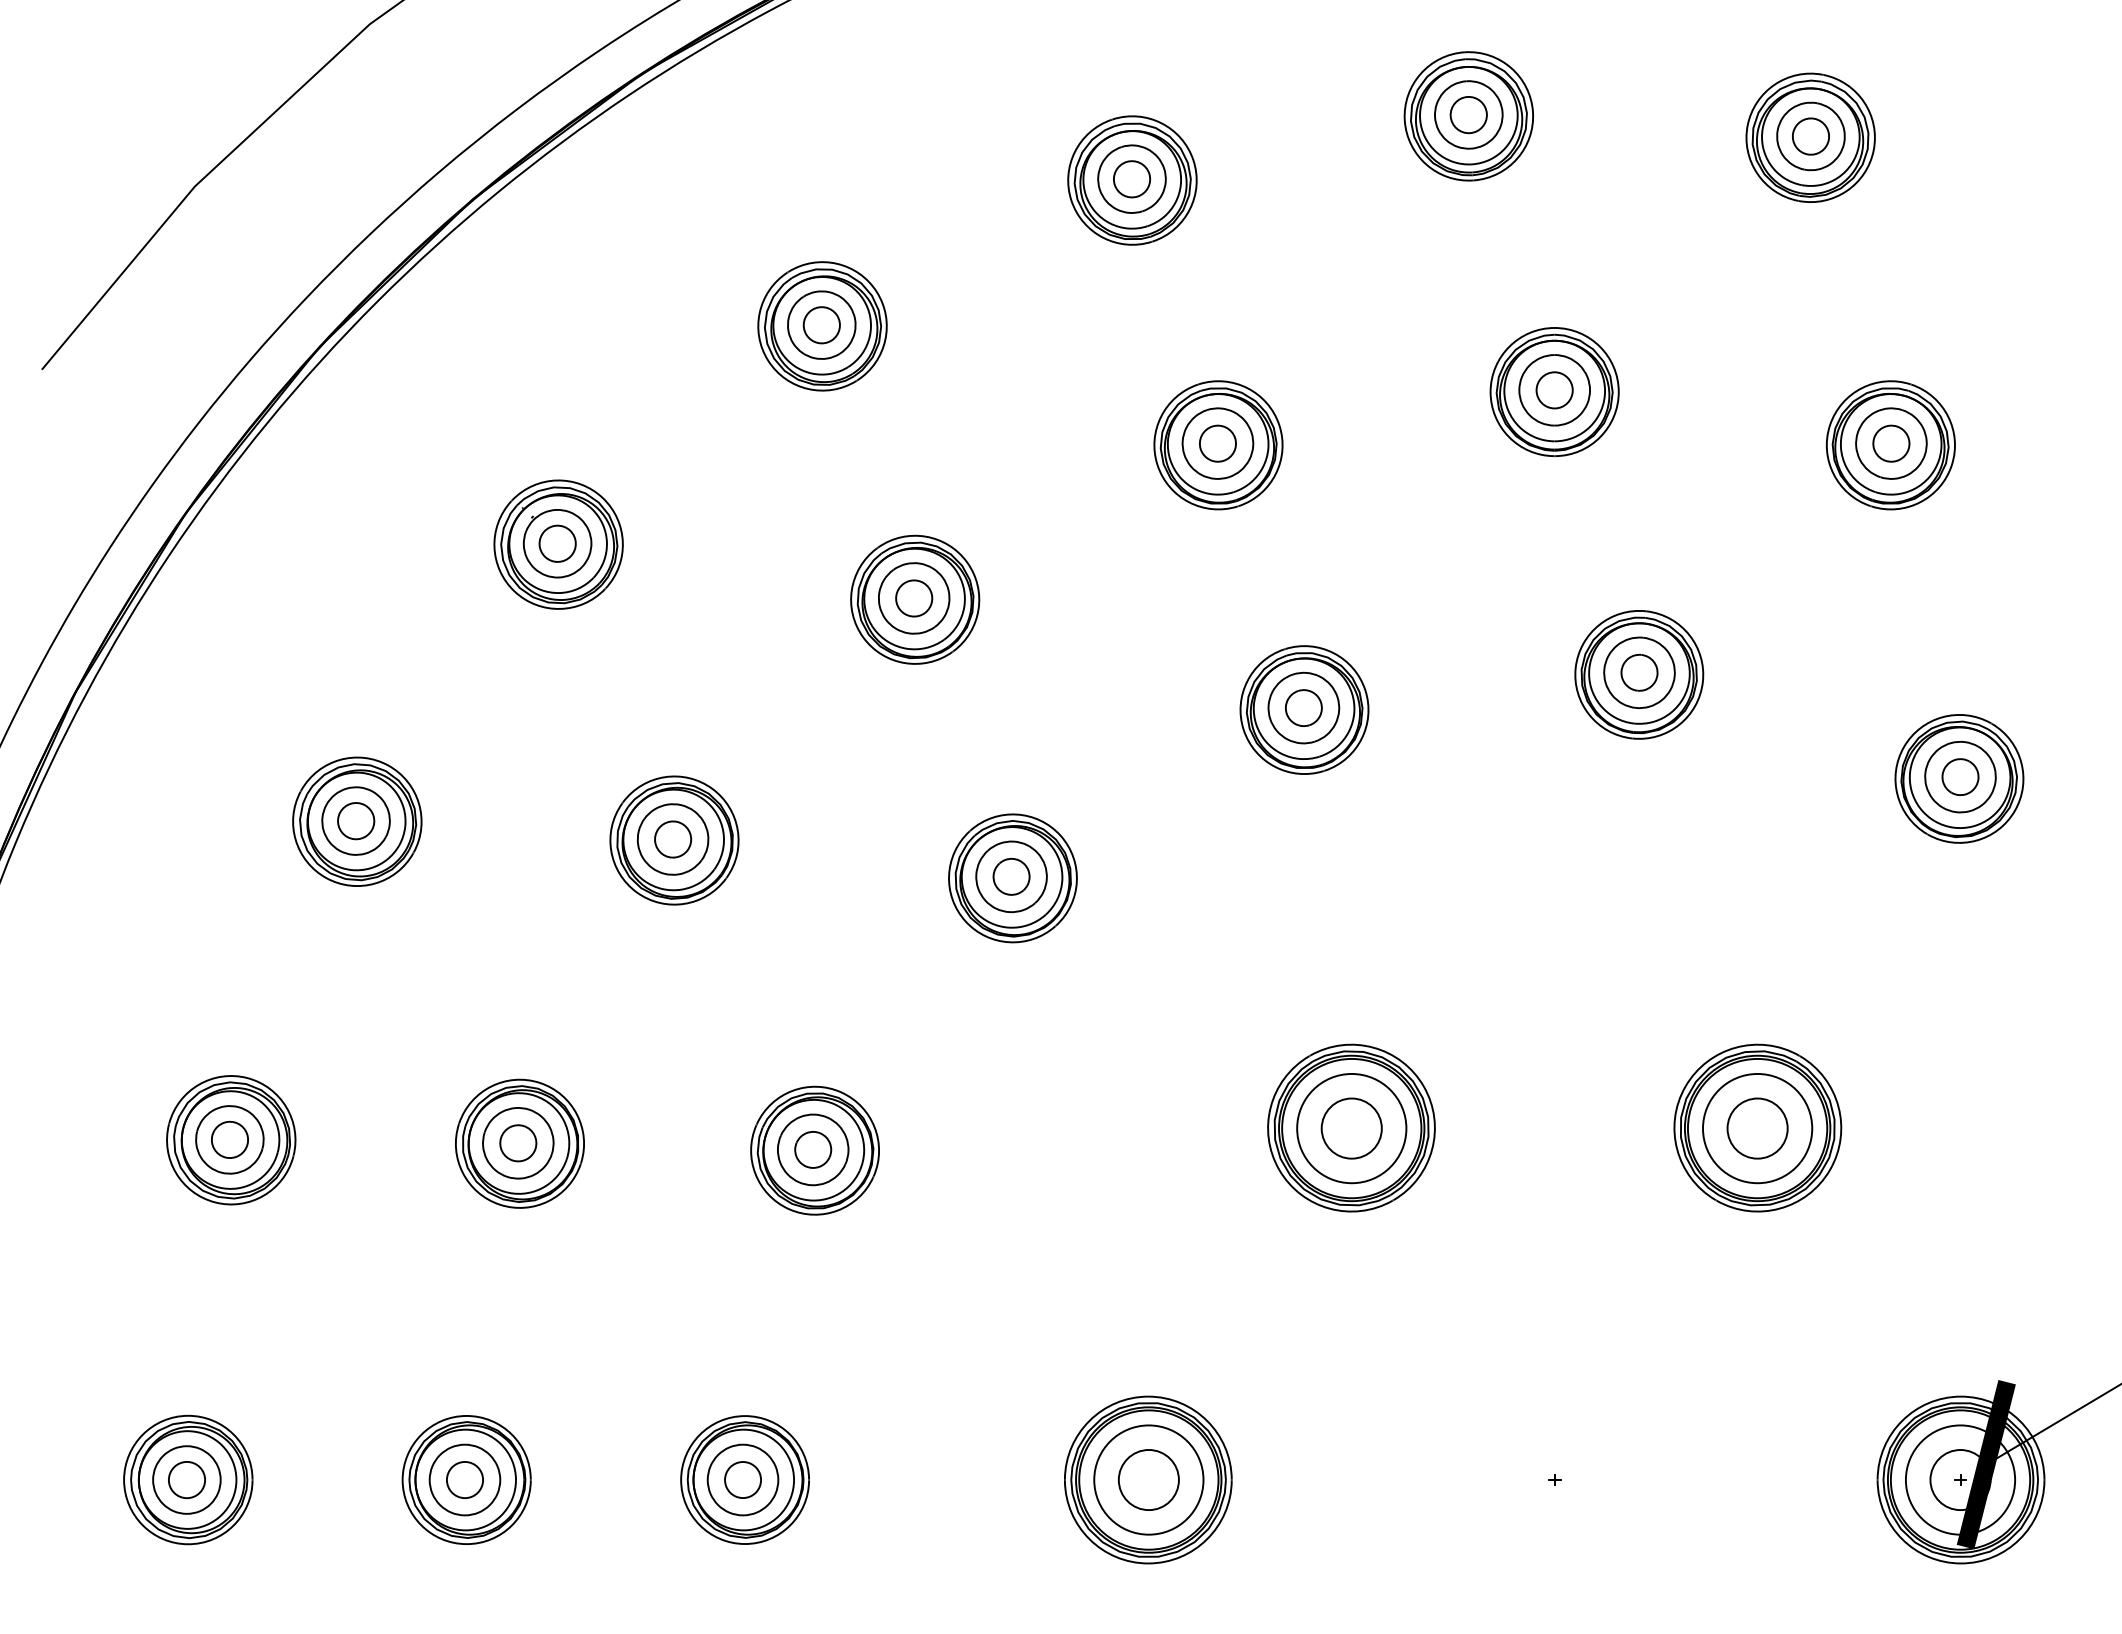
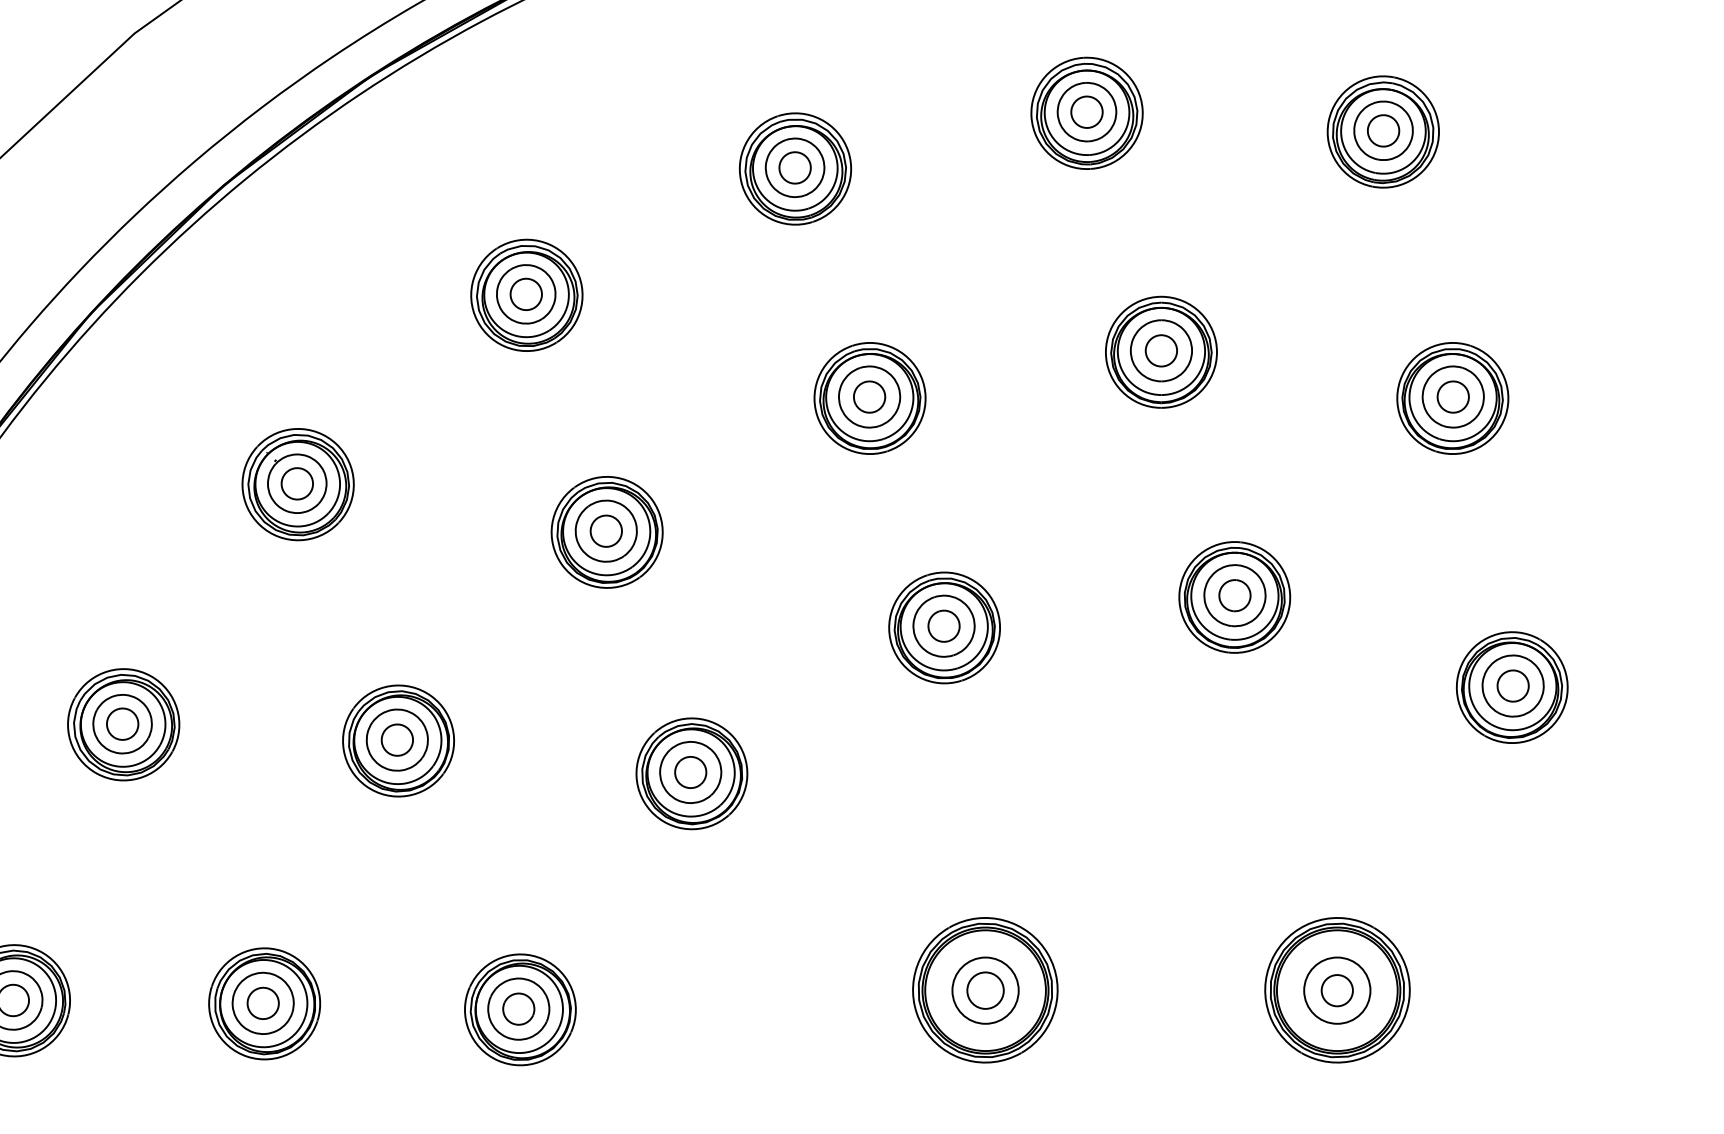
circle: (1351, 1128) -> (985, 990), size x0.7
circle: (1351, 1128) -> (985, 990), size x0.7
circle: (1757, 1128) -> (1337, 990), size x0.6
circle: (1757, 1128) -> (1337, 990), size x0.7

